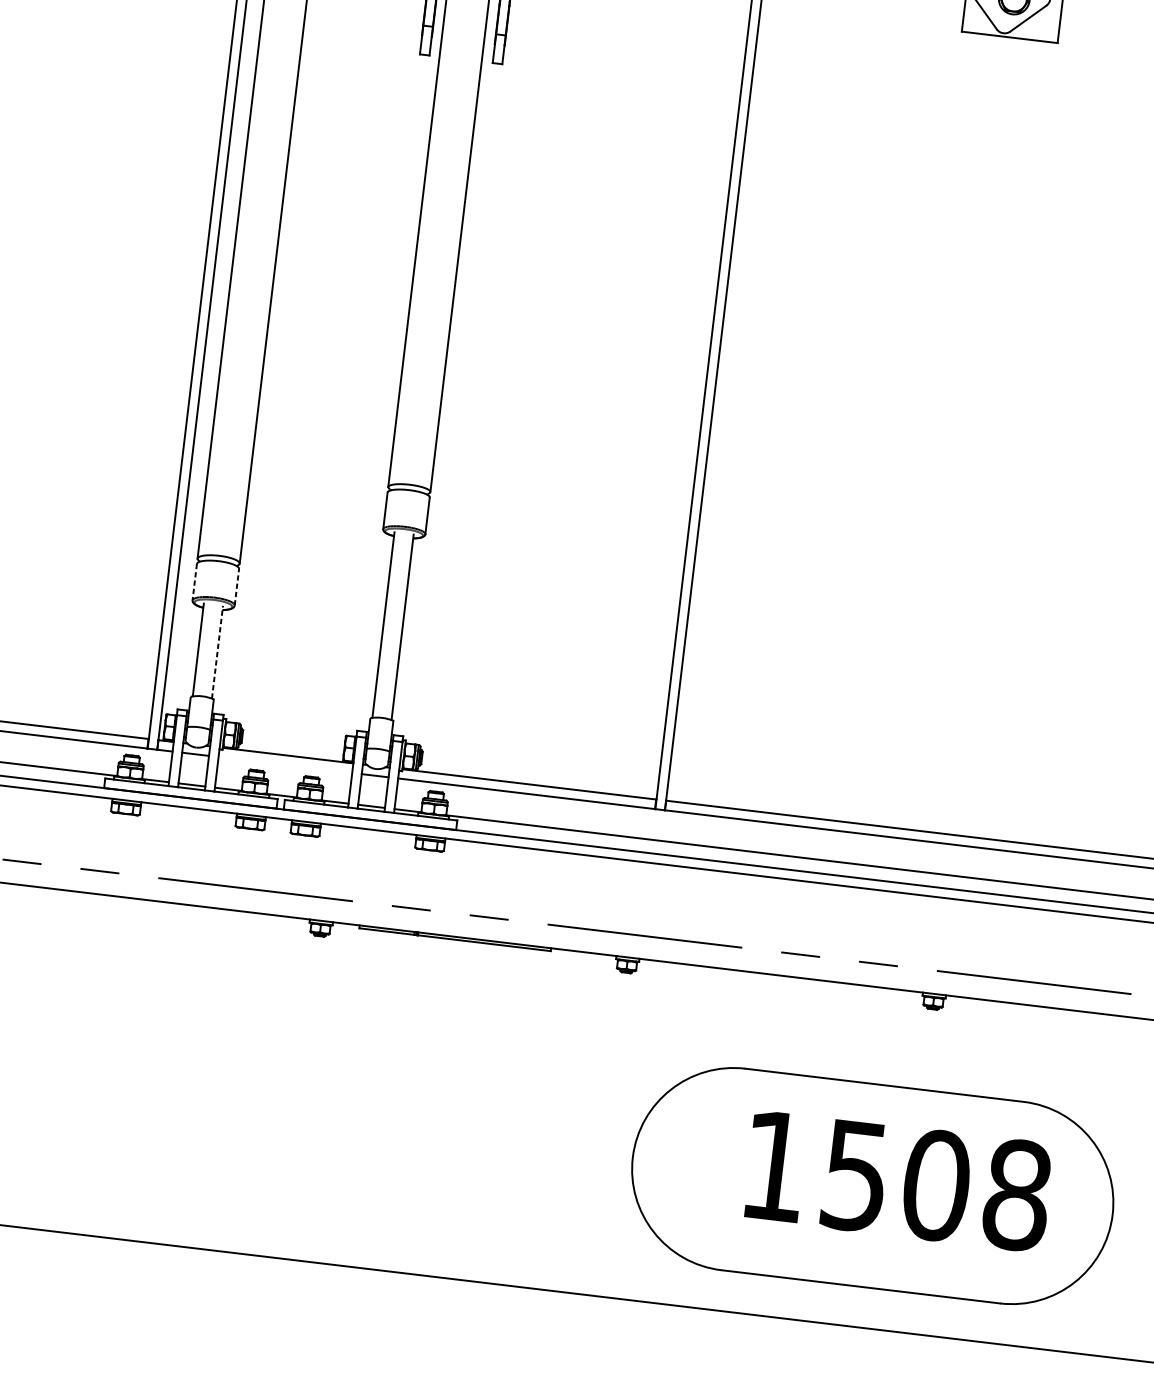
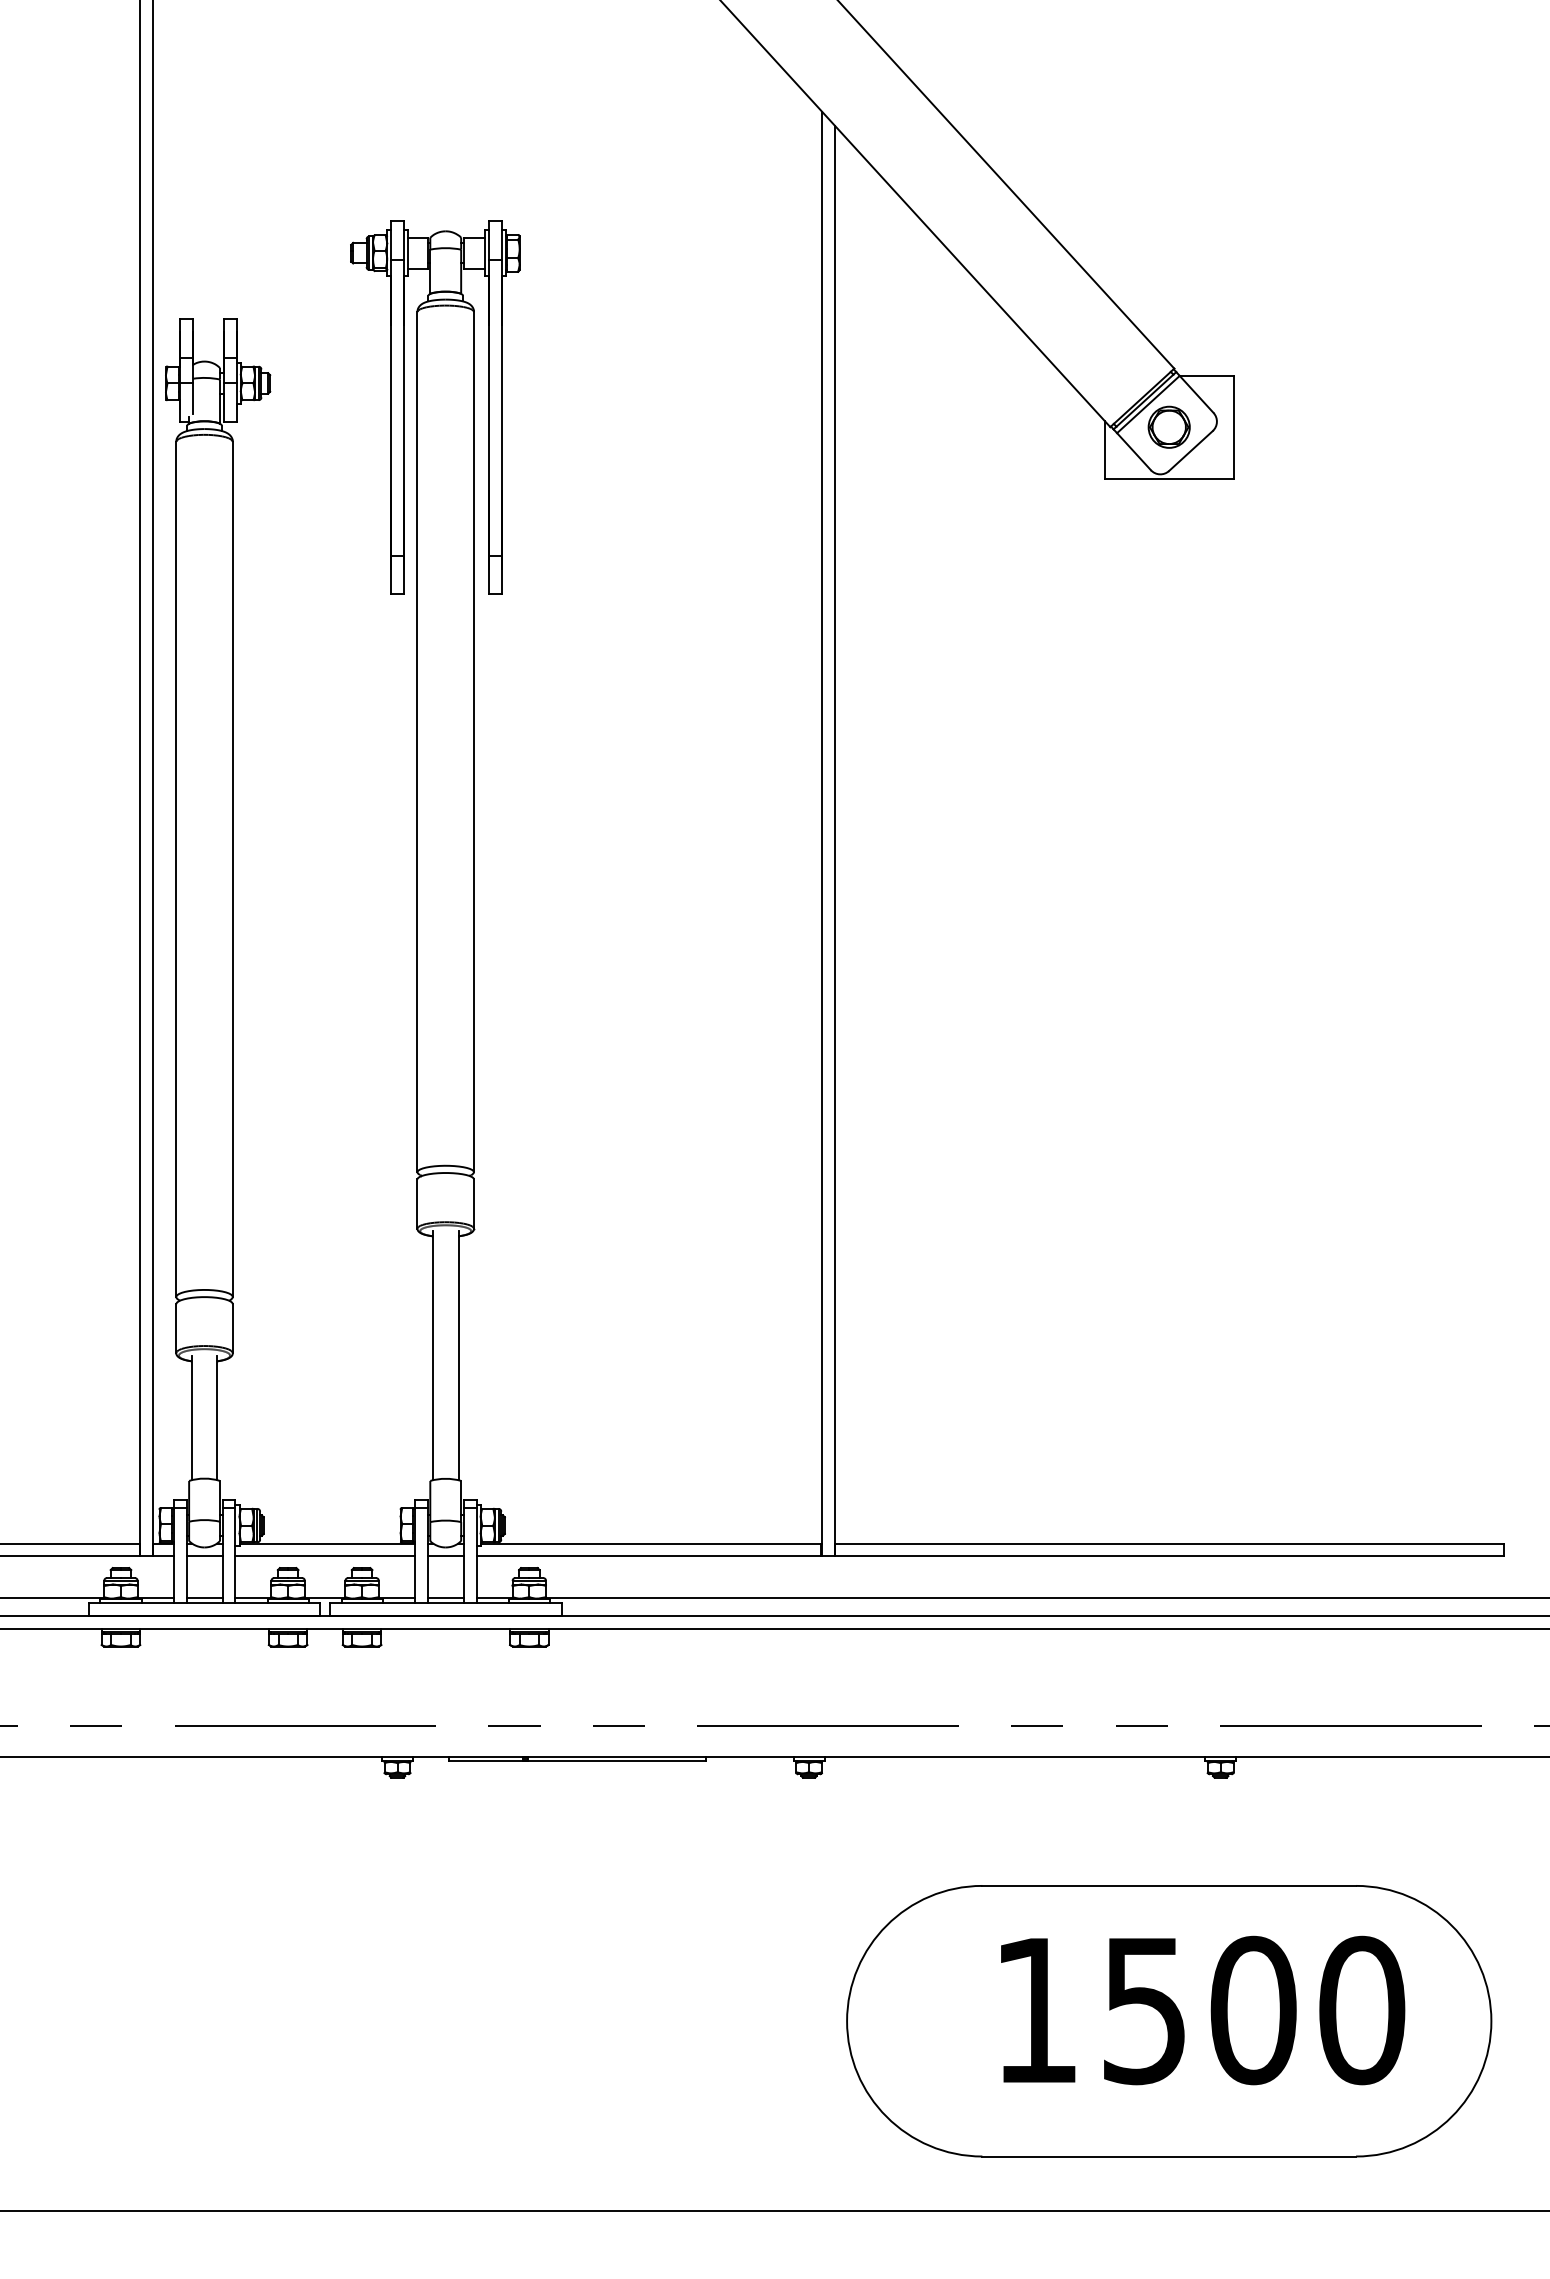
line: (194, 582) -> (176, 1329), dashed -> solid
line: (236, 587) -> (232, 1328), dashed -> solid
line: (217, 651) -> (217, 1417), dashed -> solid
line: (284, 764) -> (324, 1556), added
text: (1017, 1195) -> (1362, 2010), 1508 -> 1500

